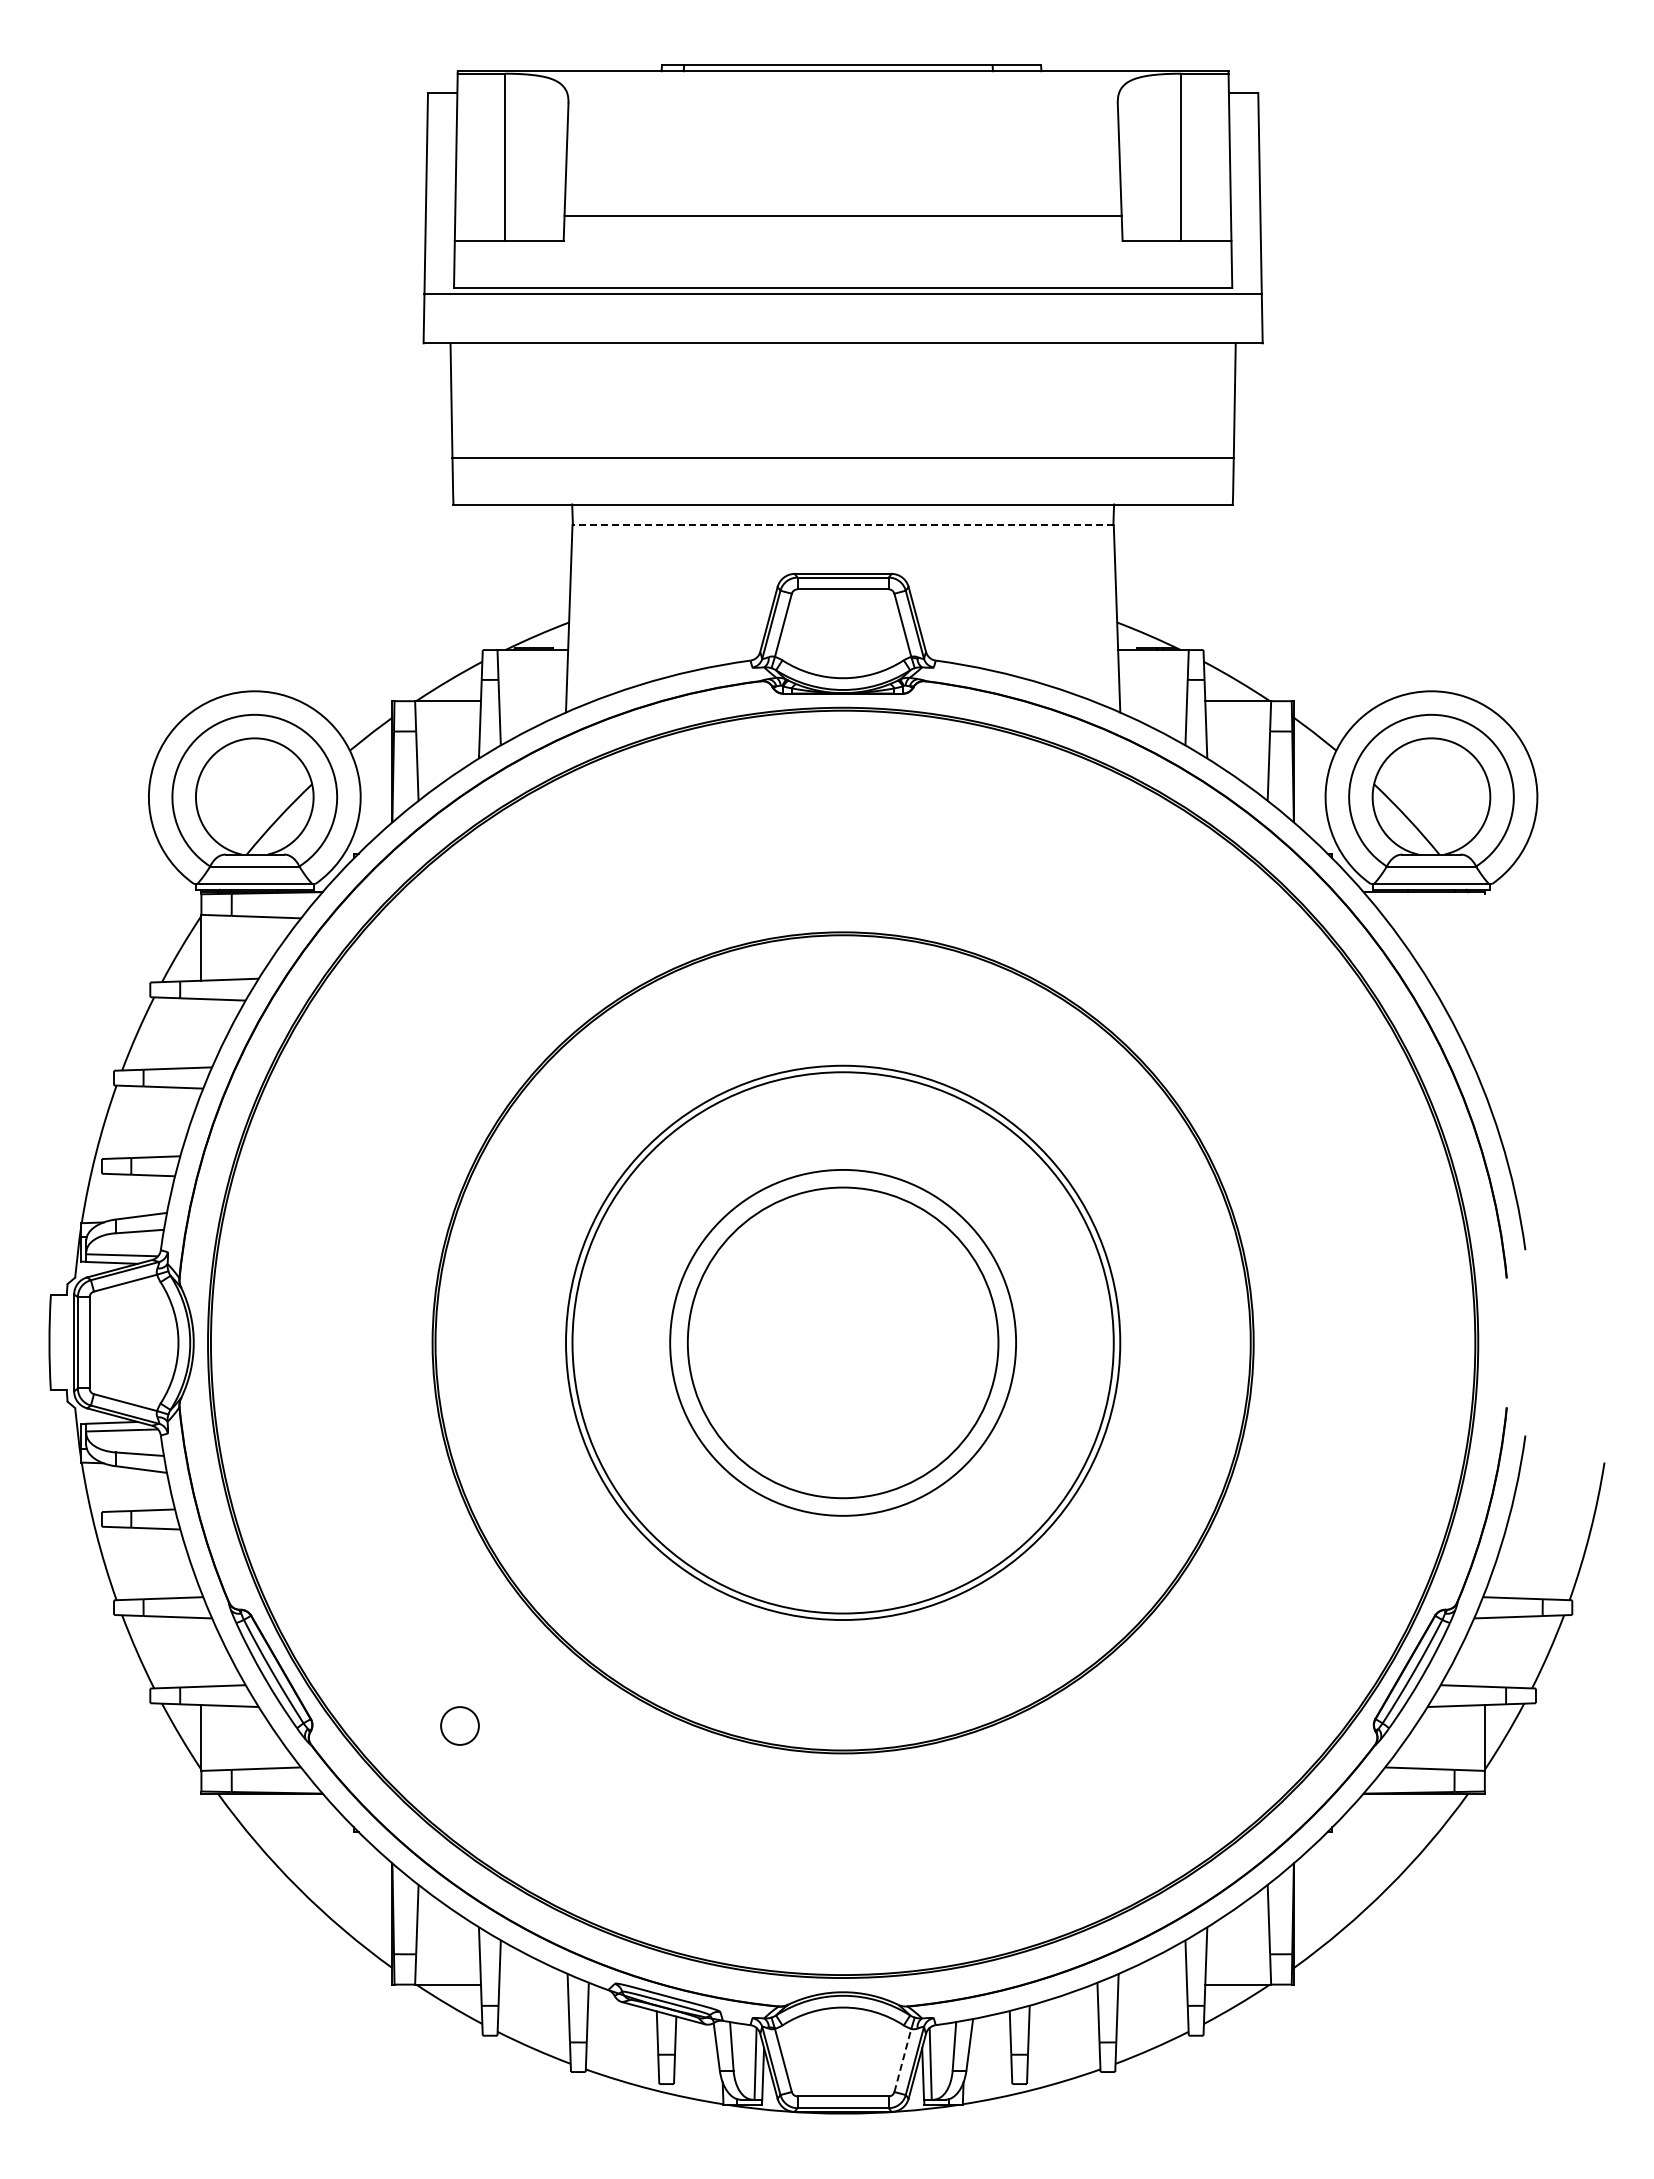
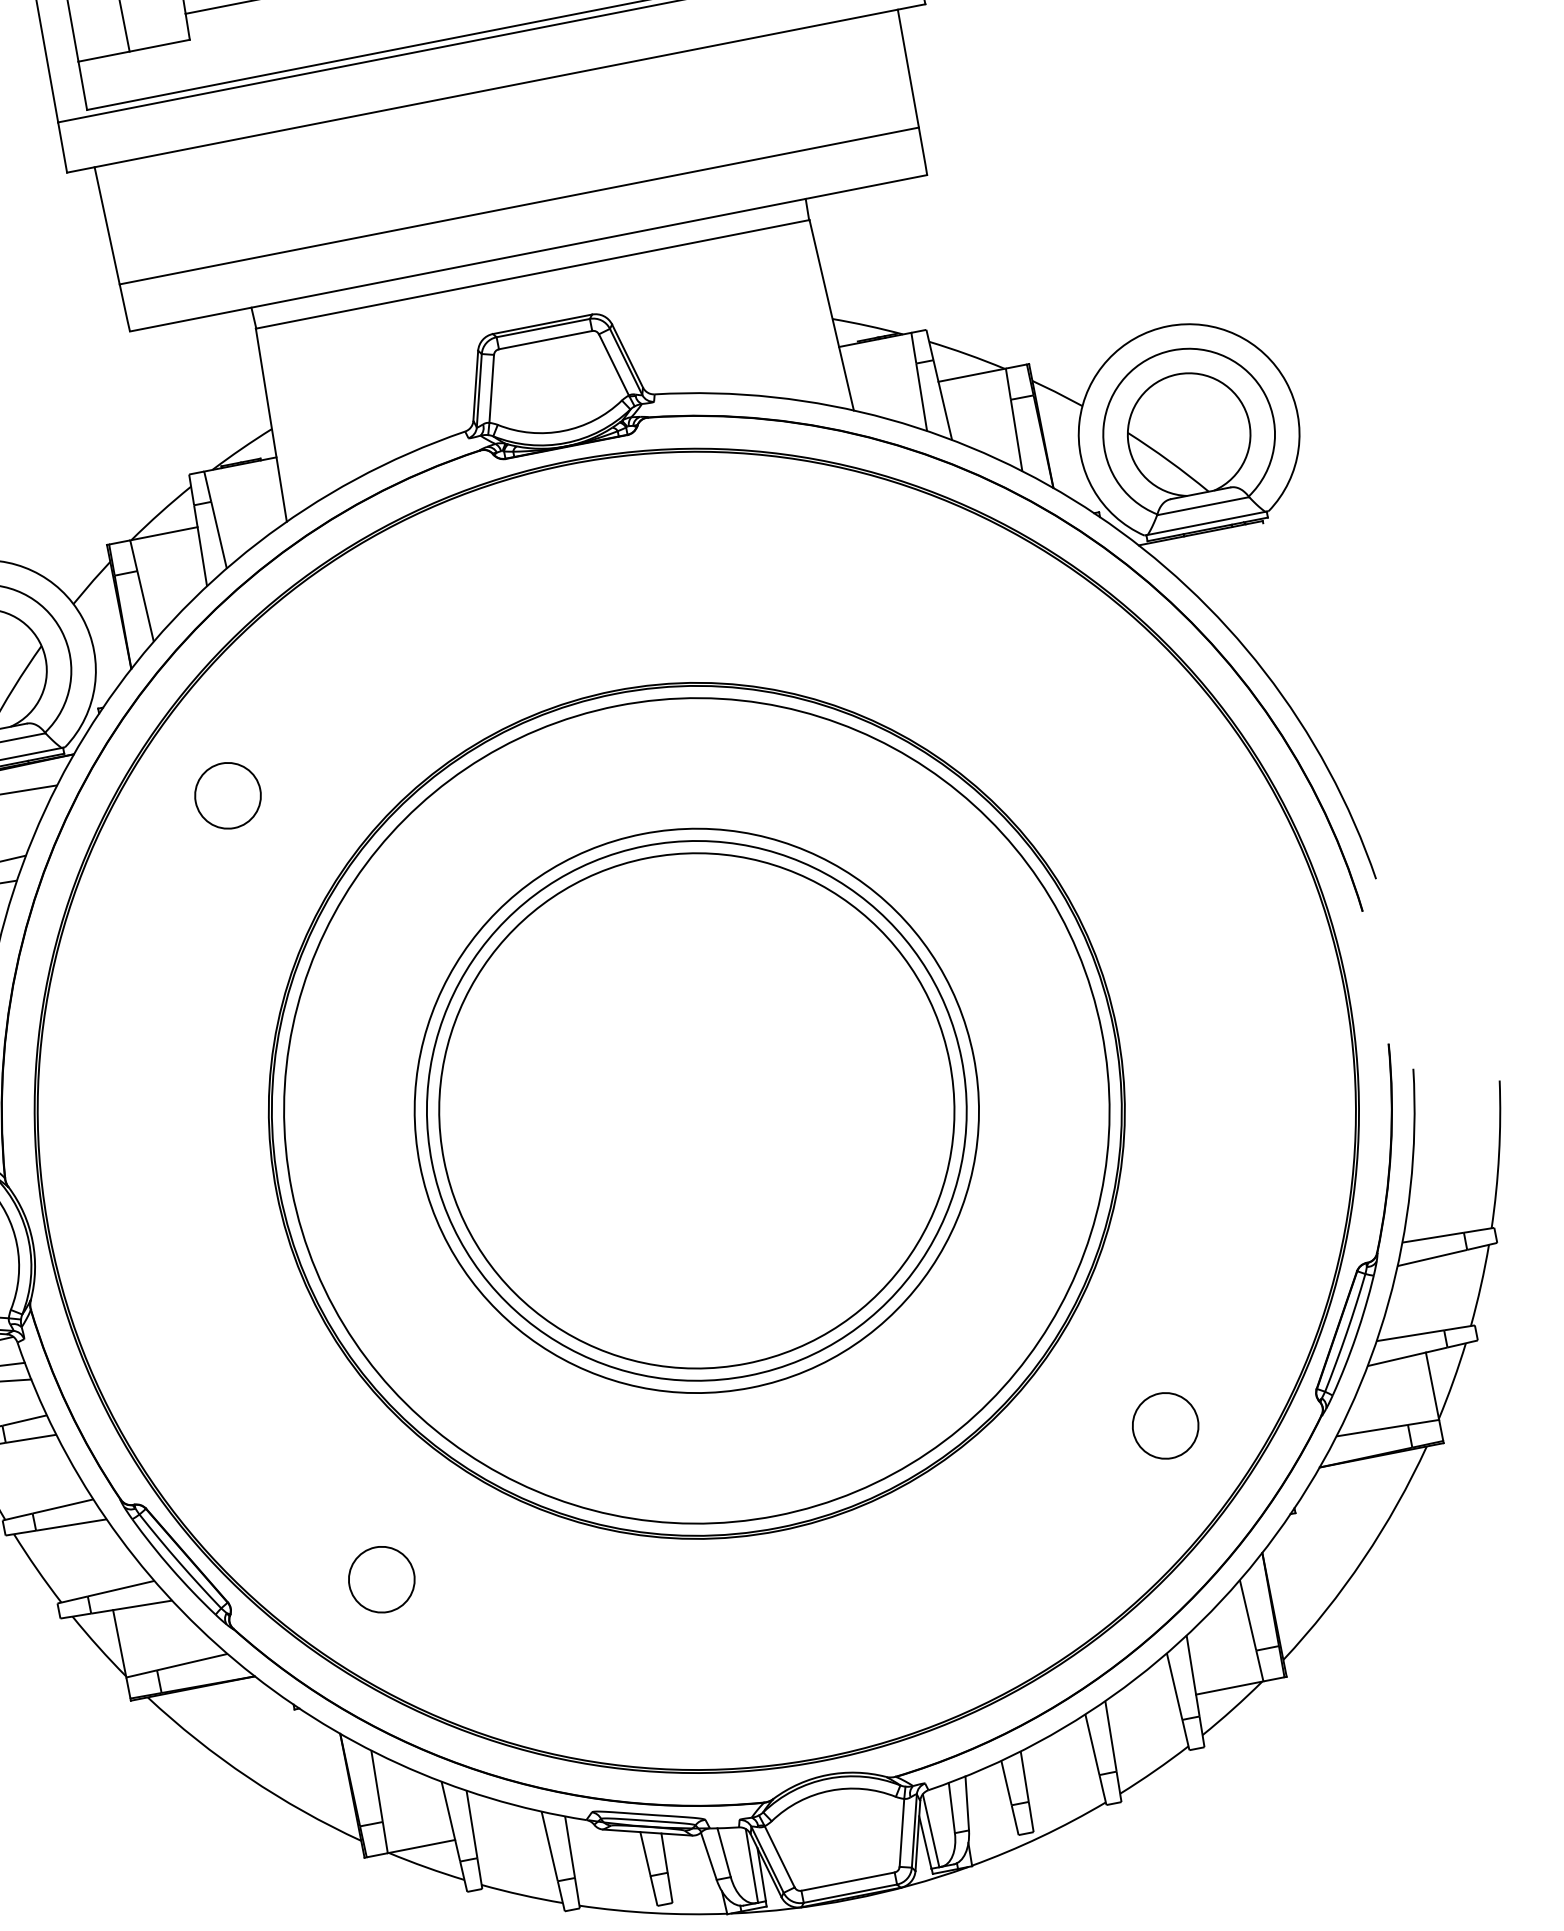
line: (843, 525) -> (533, 274), dashed -> solid
circle: (459, 959) -> (227, 795), added
circle: (843, 1342) -> (697, 1110), size x1.43
circle: (843, 1342) -> (697, 1110), size x1.43
circle: (843, 1342) -> (697, 1110), size x1.67
circle: (459, 1725) -> (381, 1579), size x1.67
circle: (1225, 1725) -> (1164, 1425), added
line: (902, 2060) -> (901, 1833), dashed -> solid

